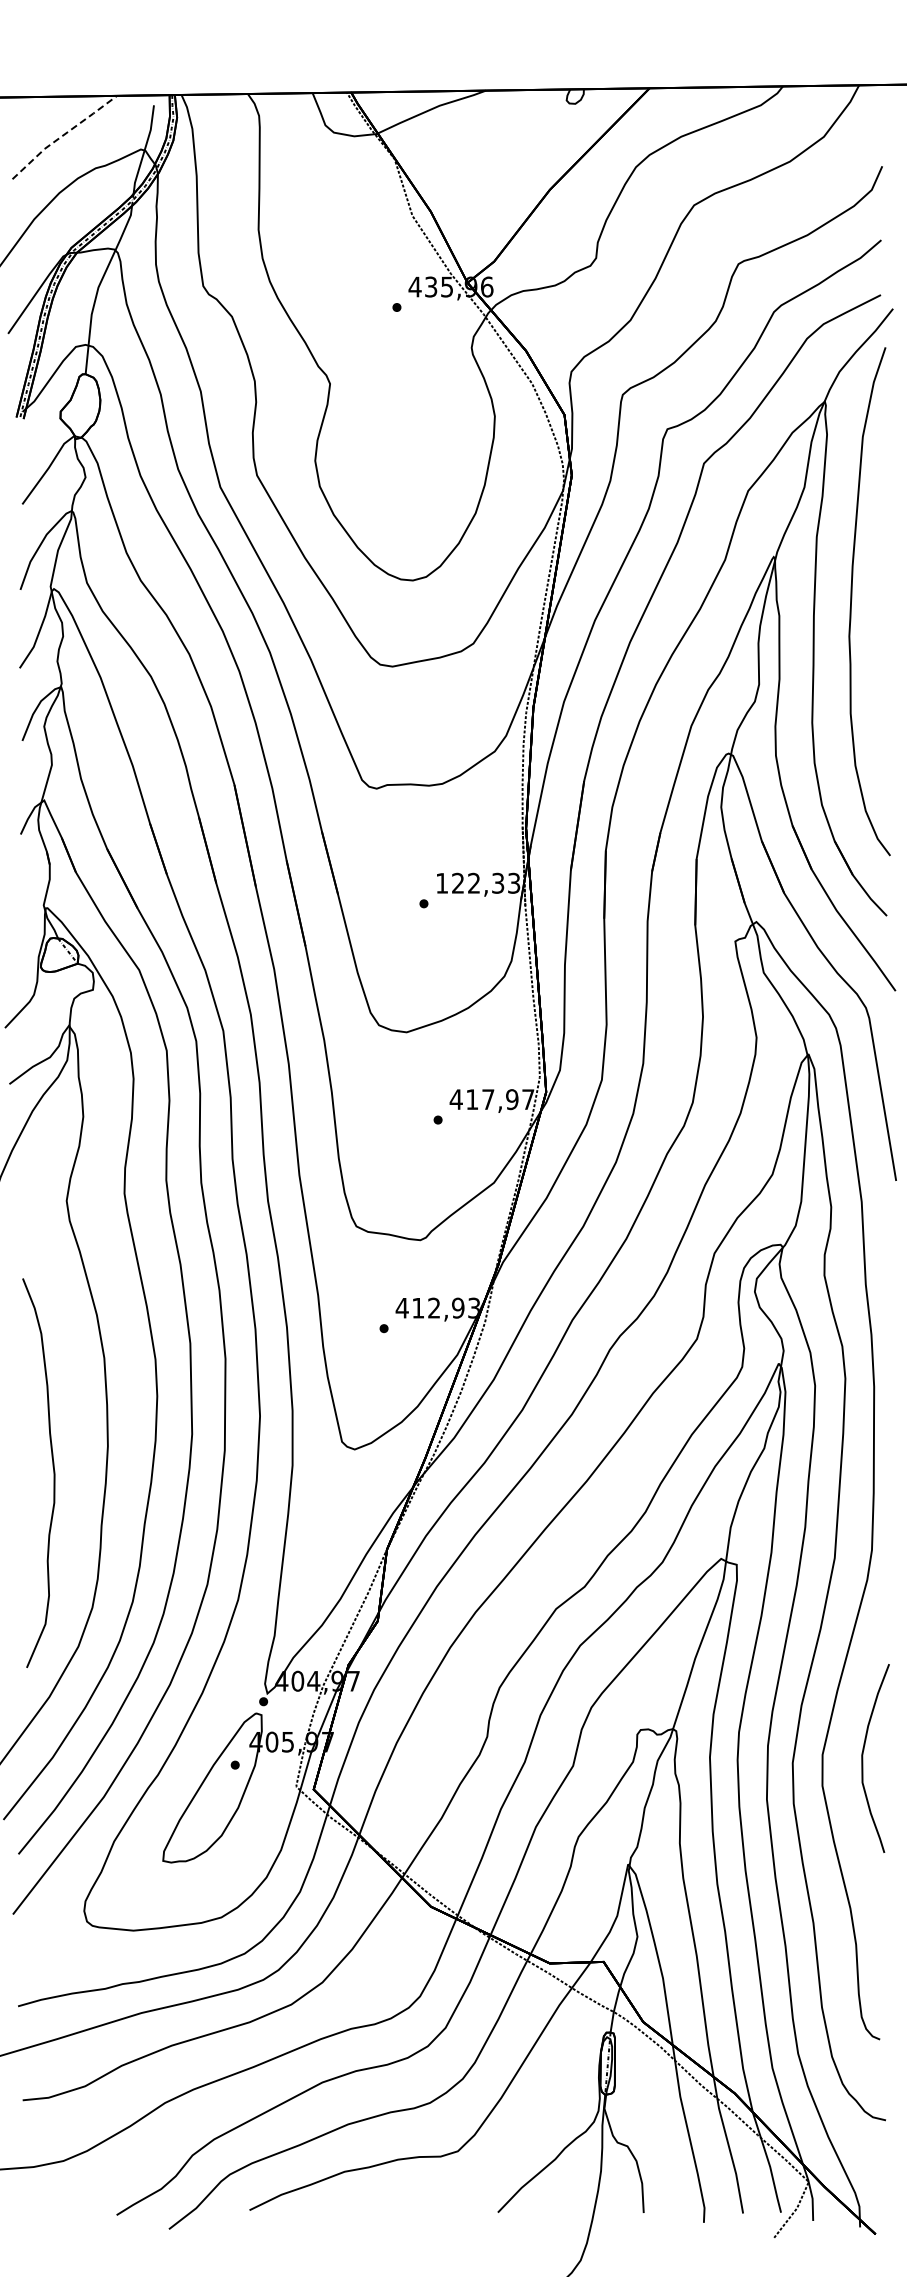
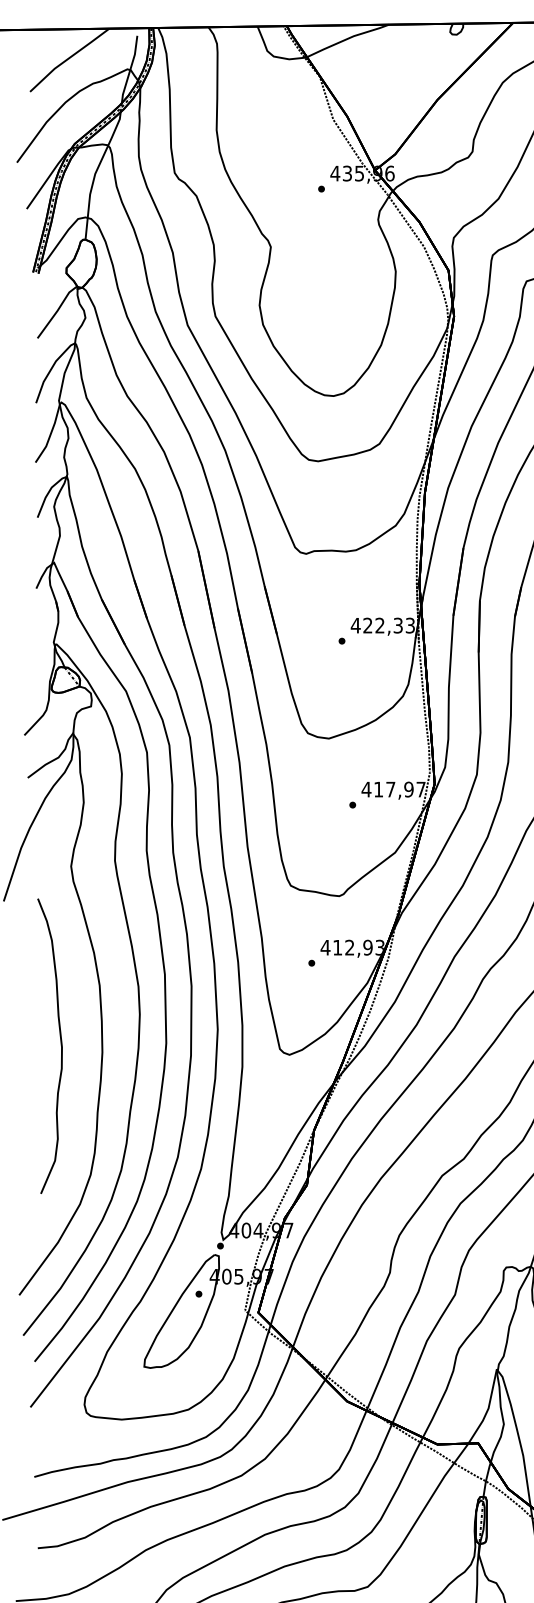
line: (63, 135) -> (68, 58), dashed -> solid
text: (441, 883) -> (355, 625), 122,33 -> 422,33
curve: (52, 1467) -> (60, 1041), moved

